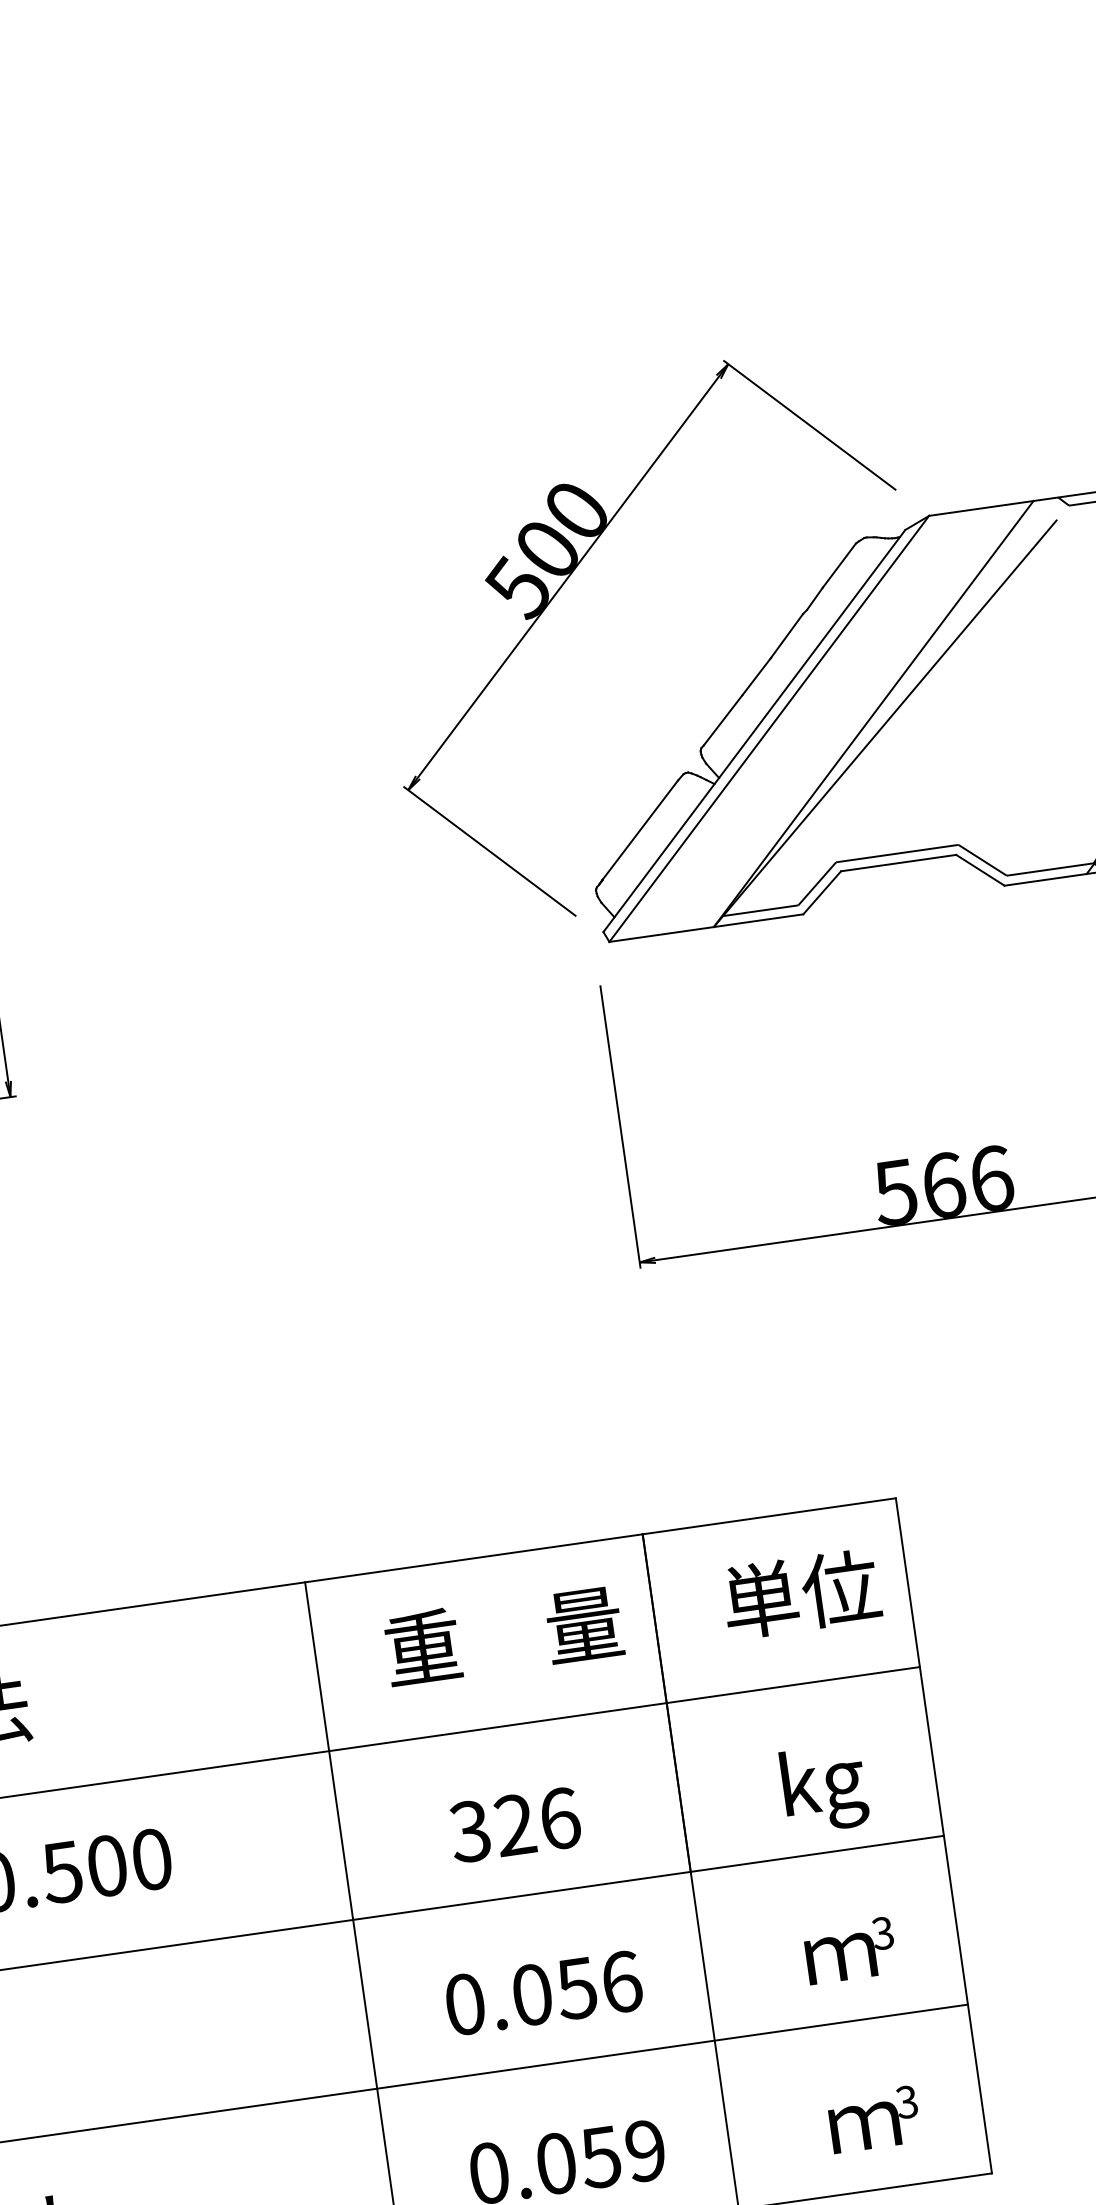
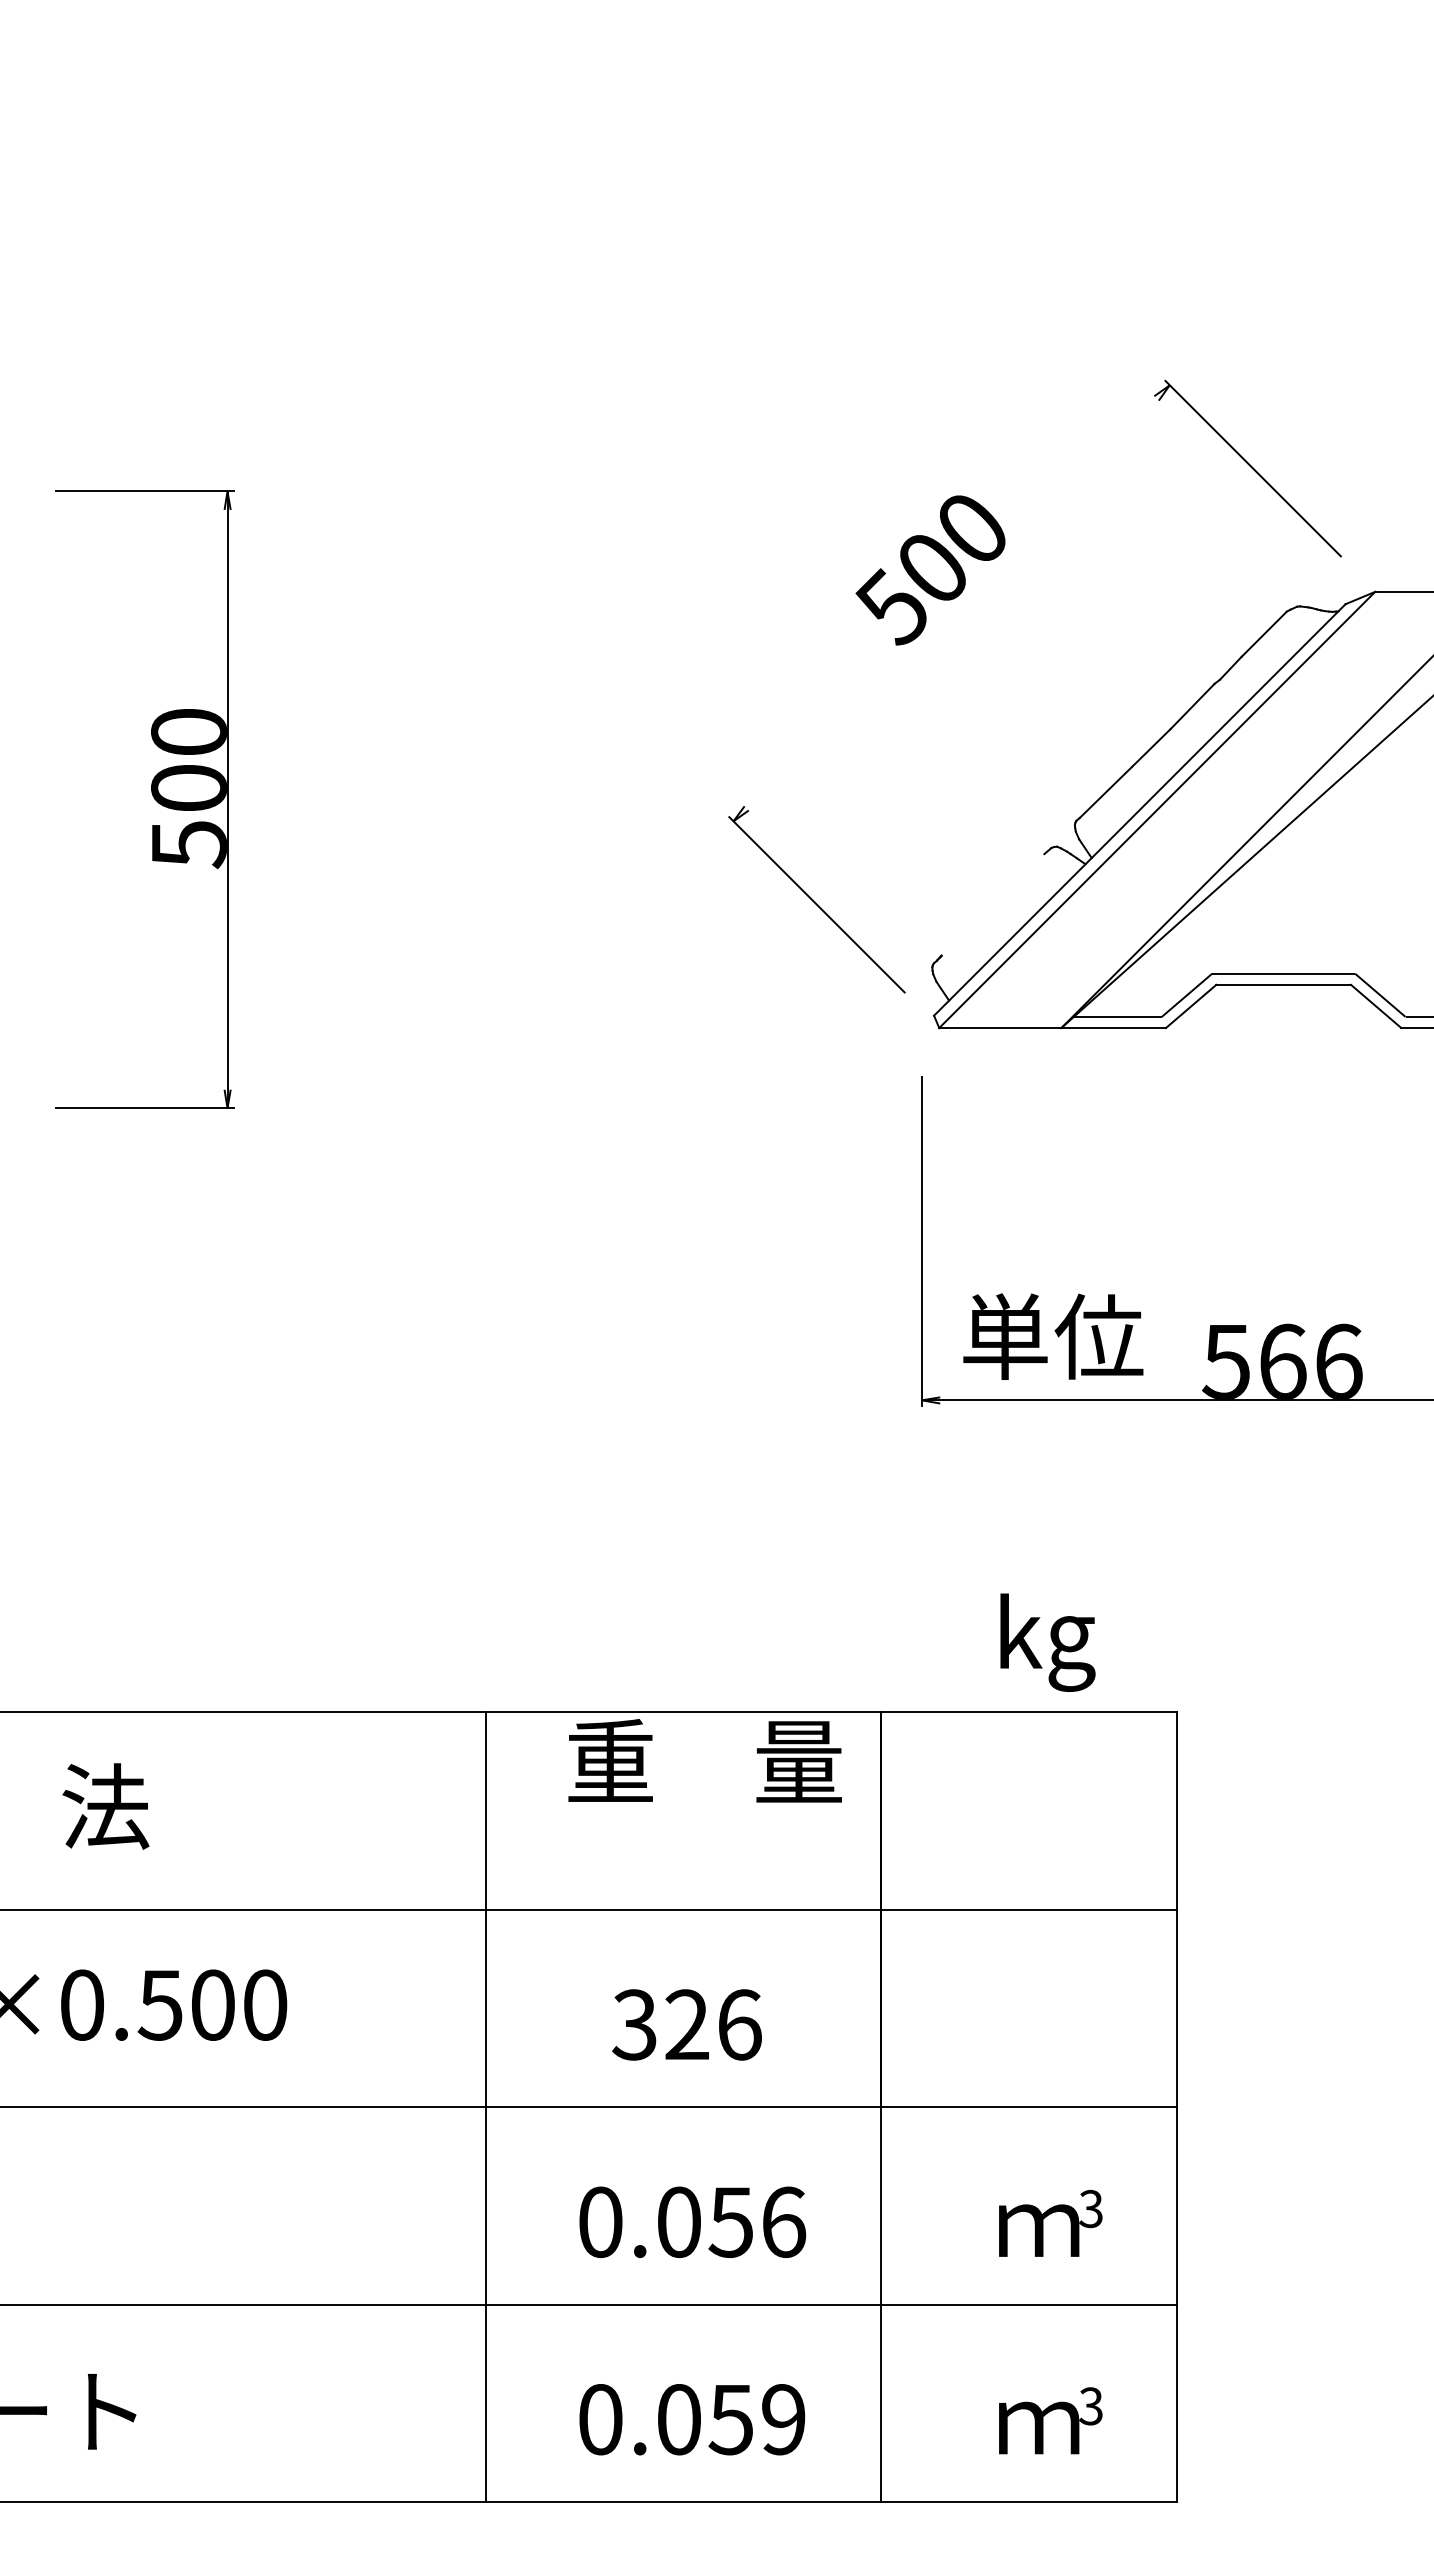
line: (568, 577) -> (951, 603), removed
line: (639, 829) -> (992, 904), removed
text: (801, 1593) -> (1053, 1336), moved
text: (503, 1635) -> (704, 1760), moved
text: (824, 1788) -> (1047, 1642), moved

